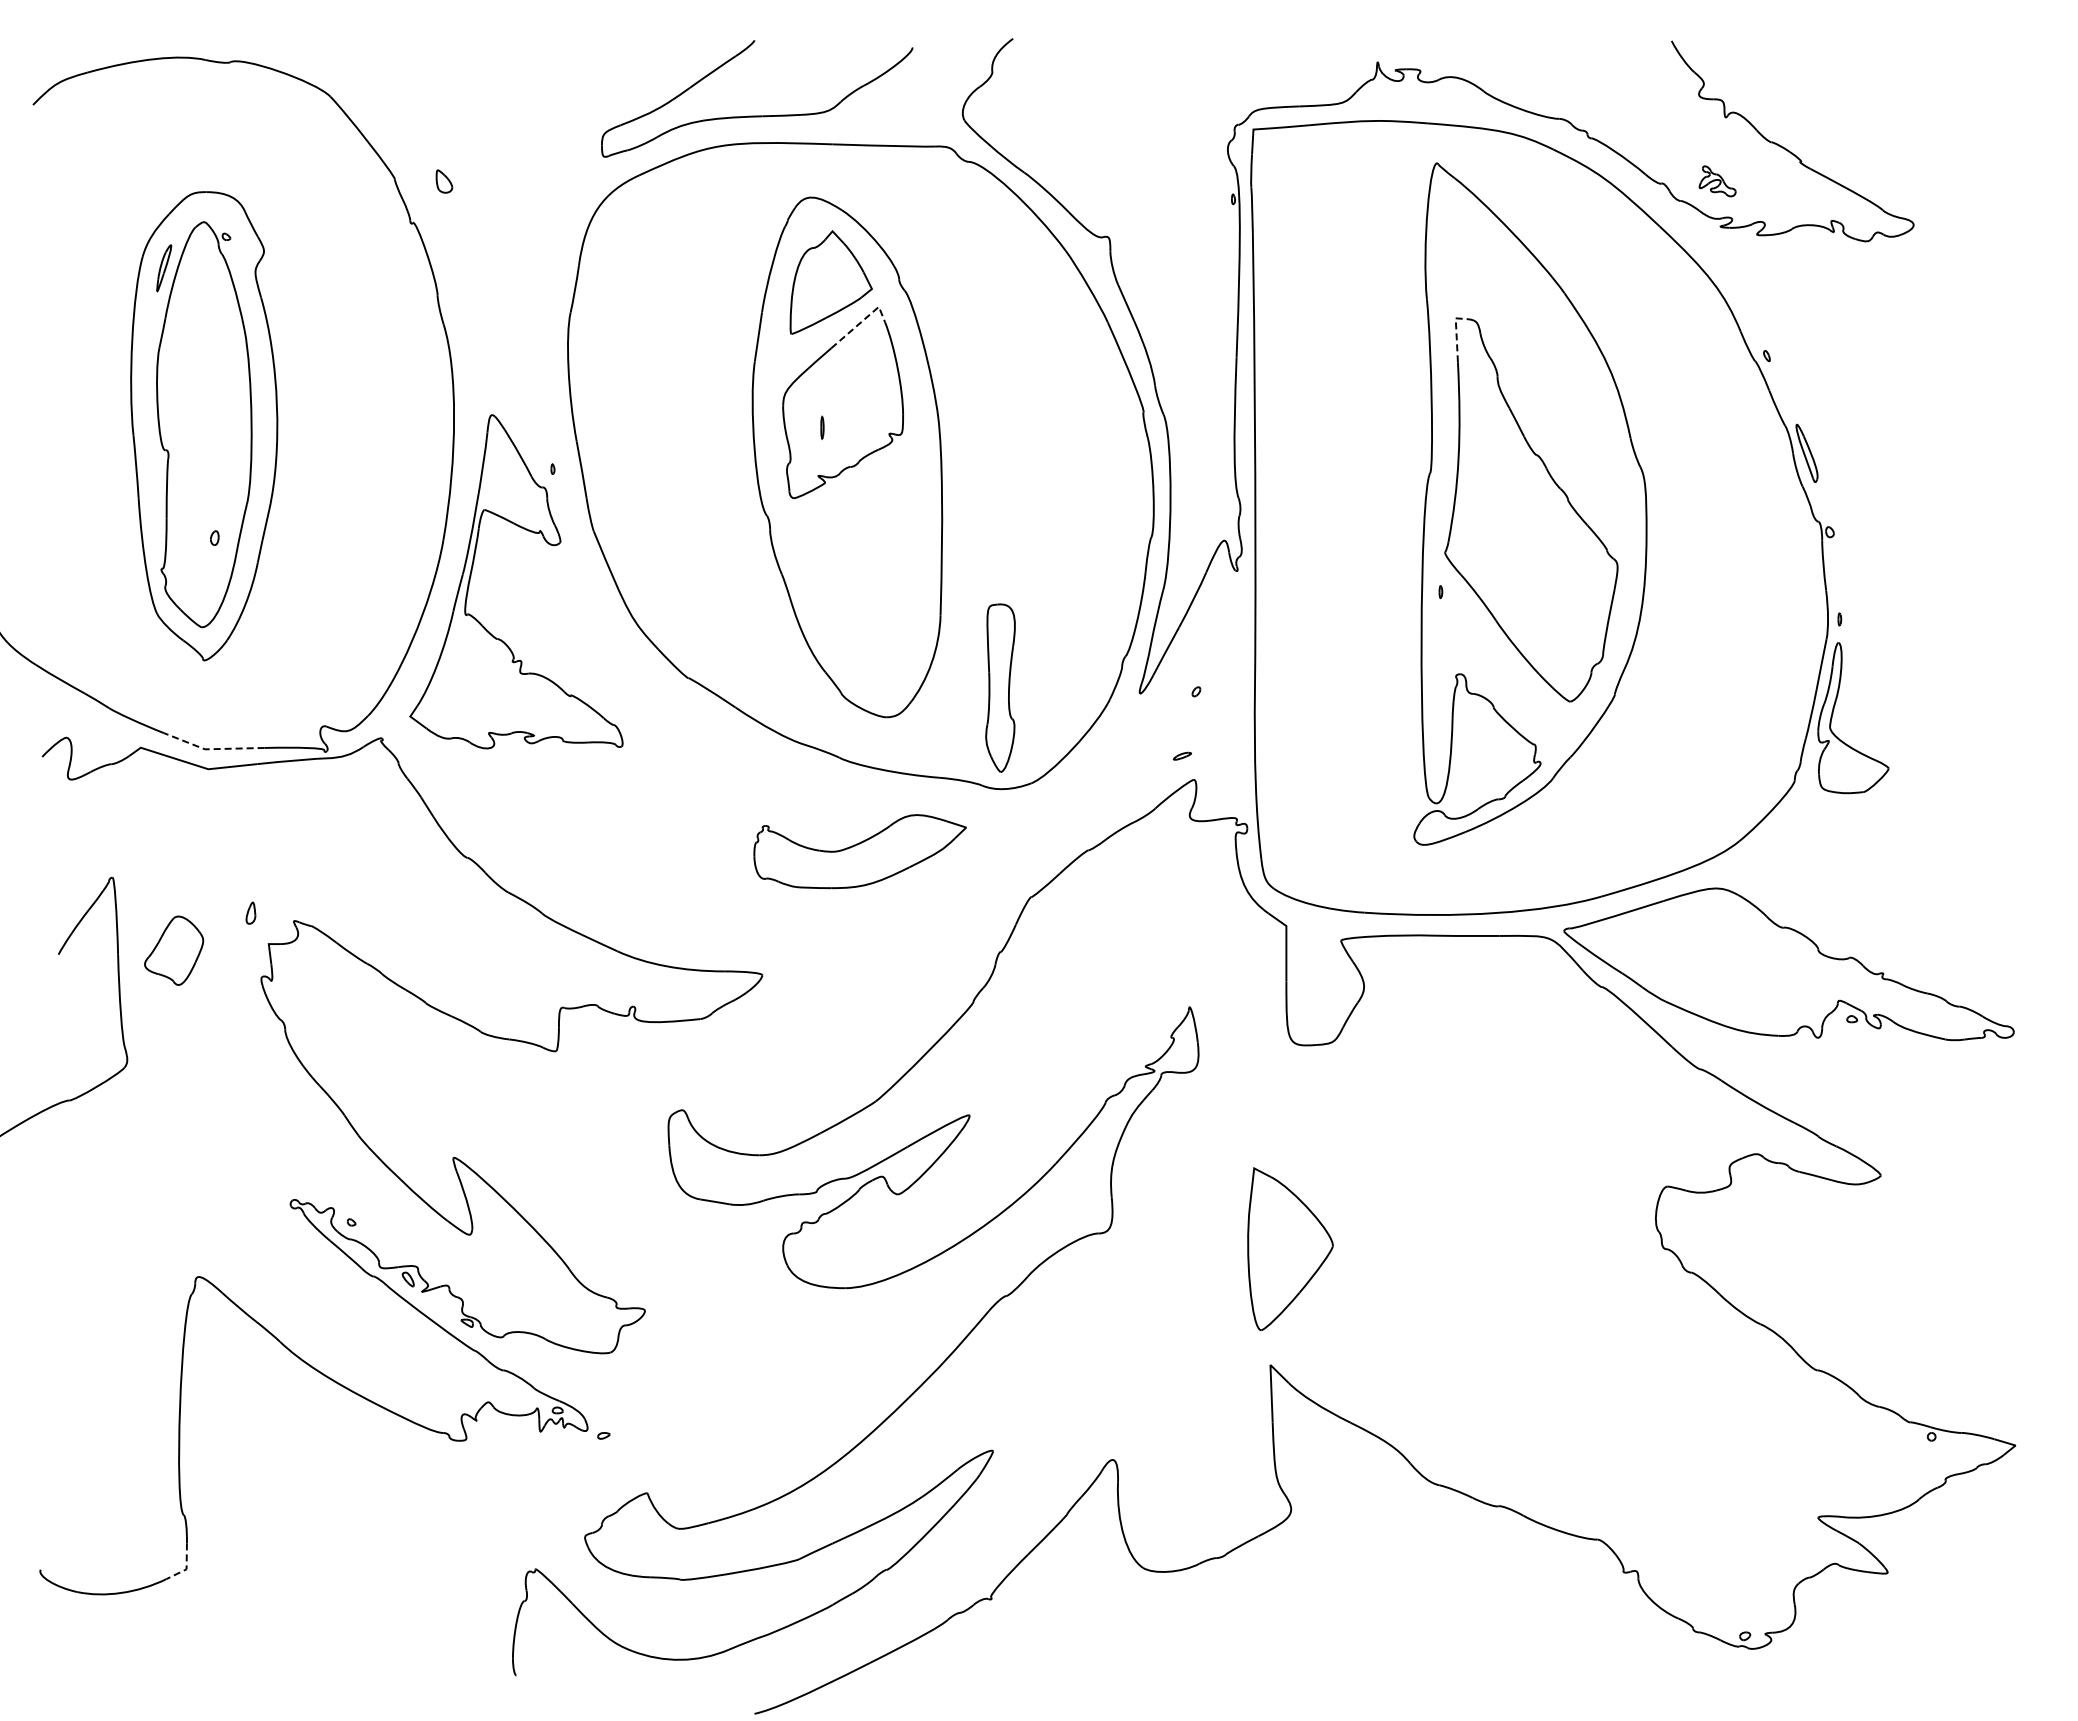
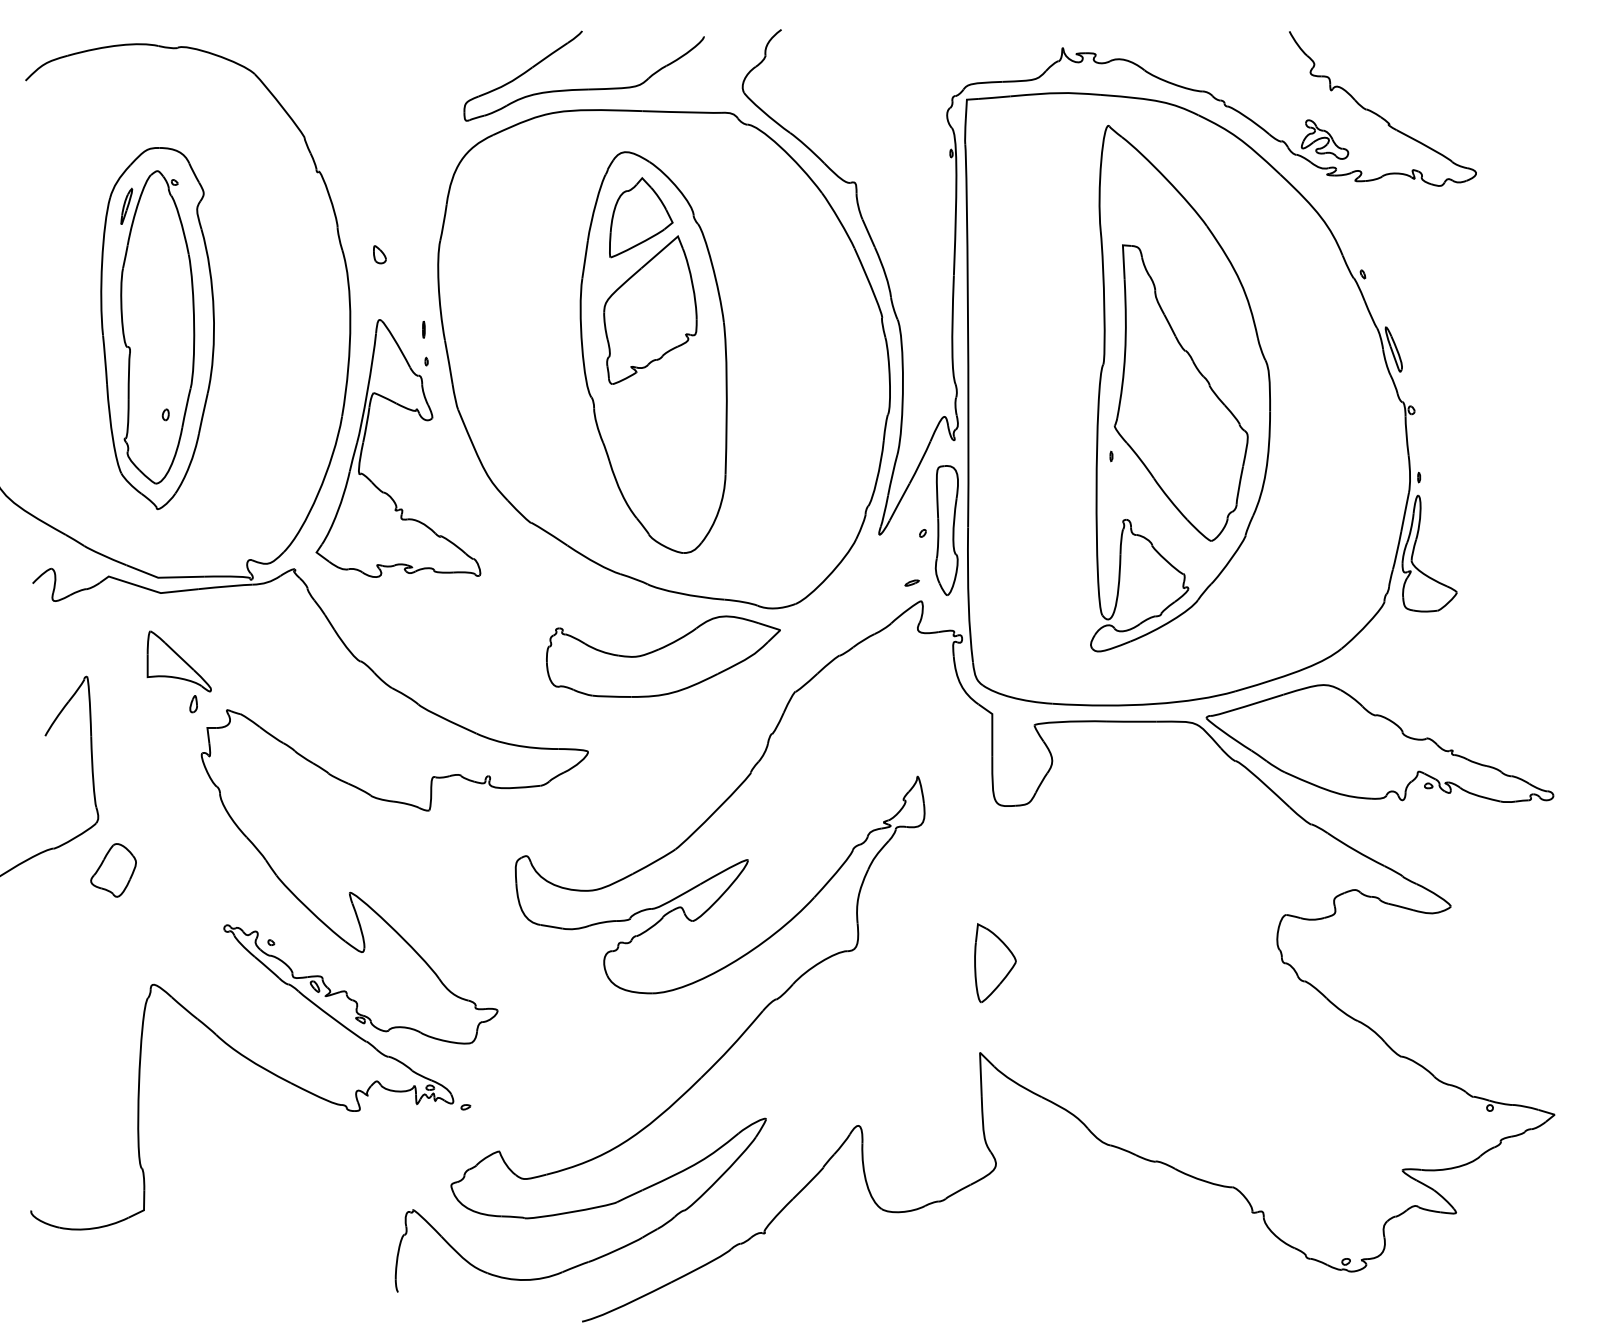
part: (444, 181) -> (379, 254), moved
part: (1717, 181) -> (1324, 139), size x1.67
line: (862, 321) -> (665, 247), dashed -> solid
line: (1456, 333) -> (1123, 257), dashed -> solid
line: (822, 427) -> (423, 329), moved
part: (1000, 687) -> (946, 530), moved
line: (211, 749) -> (163, 577), dashed -> solid
part: (860, 851) -> (663, 656), size x1.43
part: (232, 857) -> (179, 661), added
part: (174, 950) -> (113, 870), moved
part: (1290, 1248) -> (995, 962), size x0.62
line: (186, 1568) -> (143, 1209), dashed -> solid

